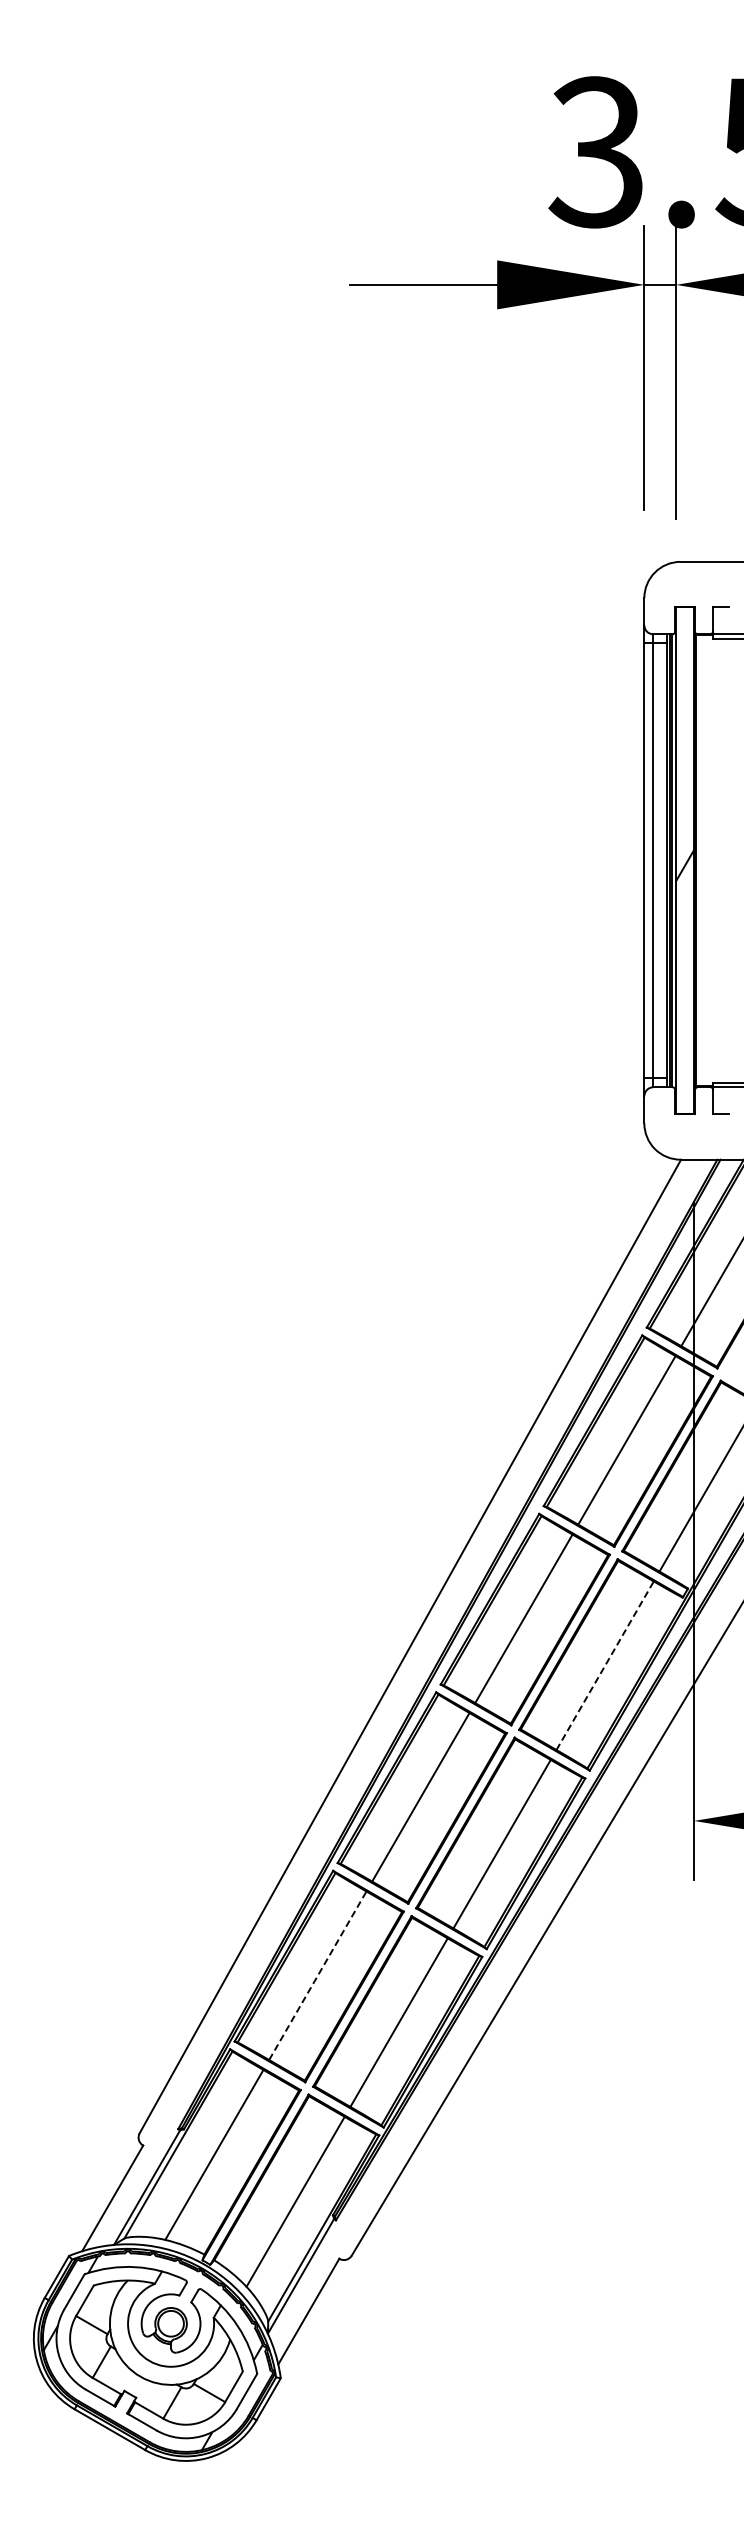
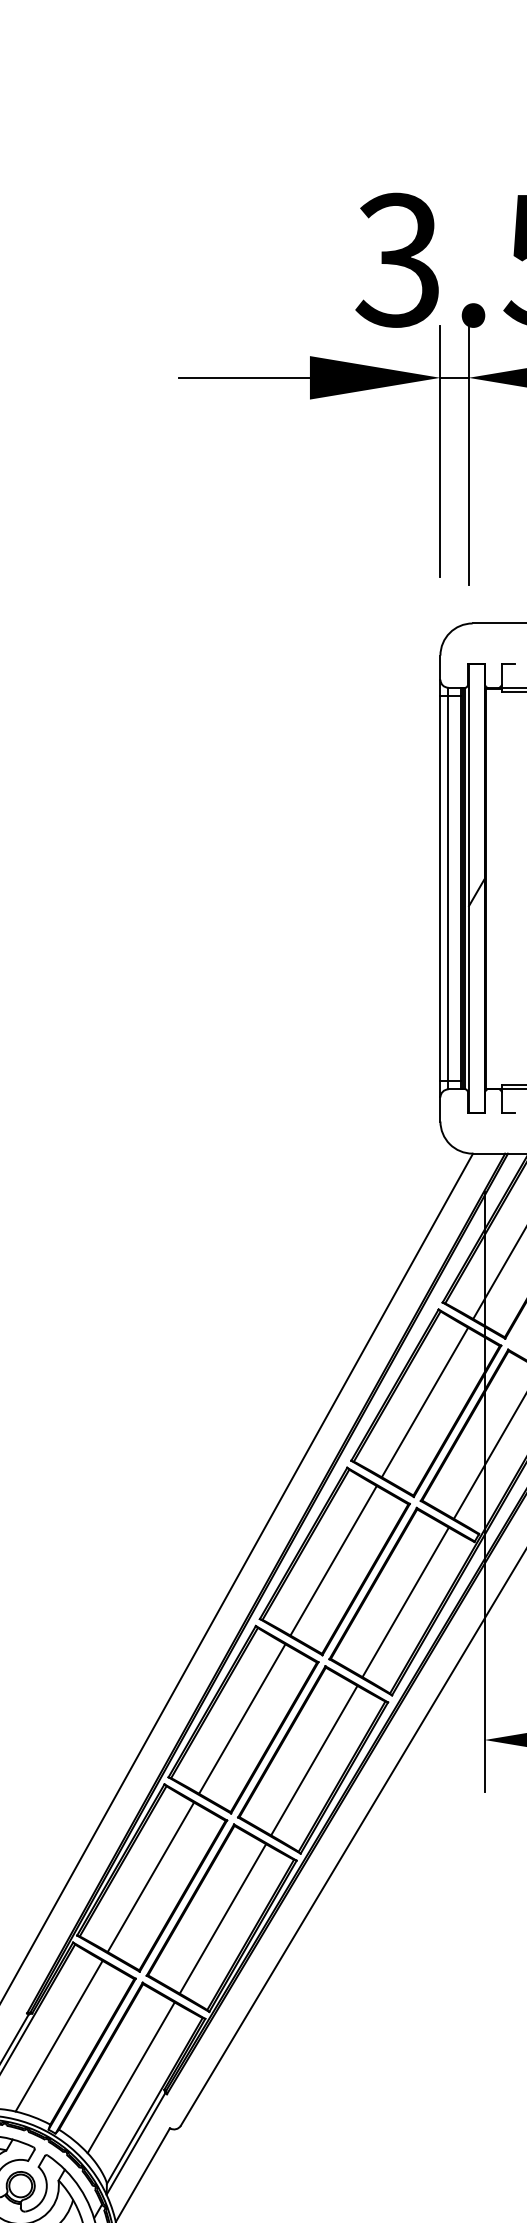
line: (605, 1665) -> (405, 1602), dashed -> solid
line: (318, 1975) -> (151, 1877), dashed -> solid

